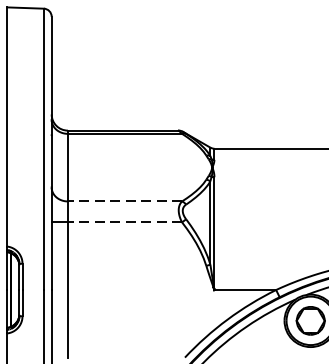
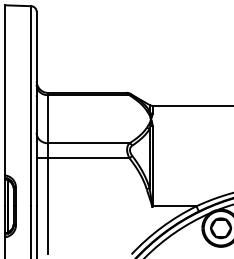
line: (124, 201) -> (88, 143), dashed -> solid
line: (124, 222) -> (88, 158), dashed -> solid

